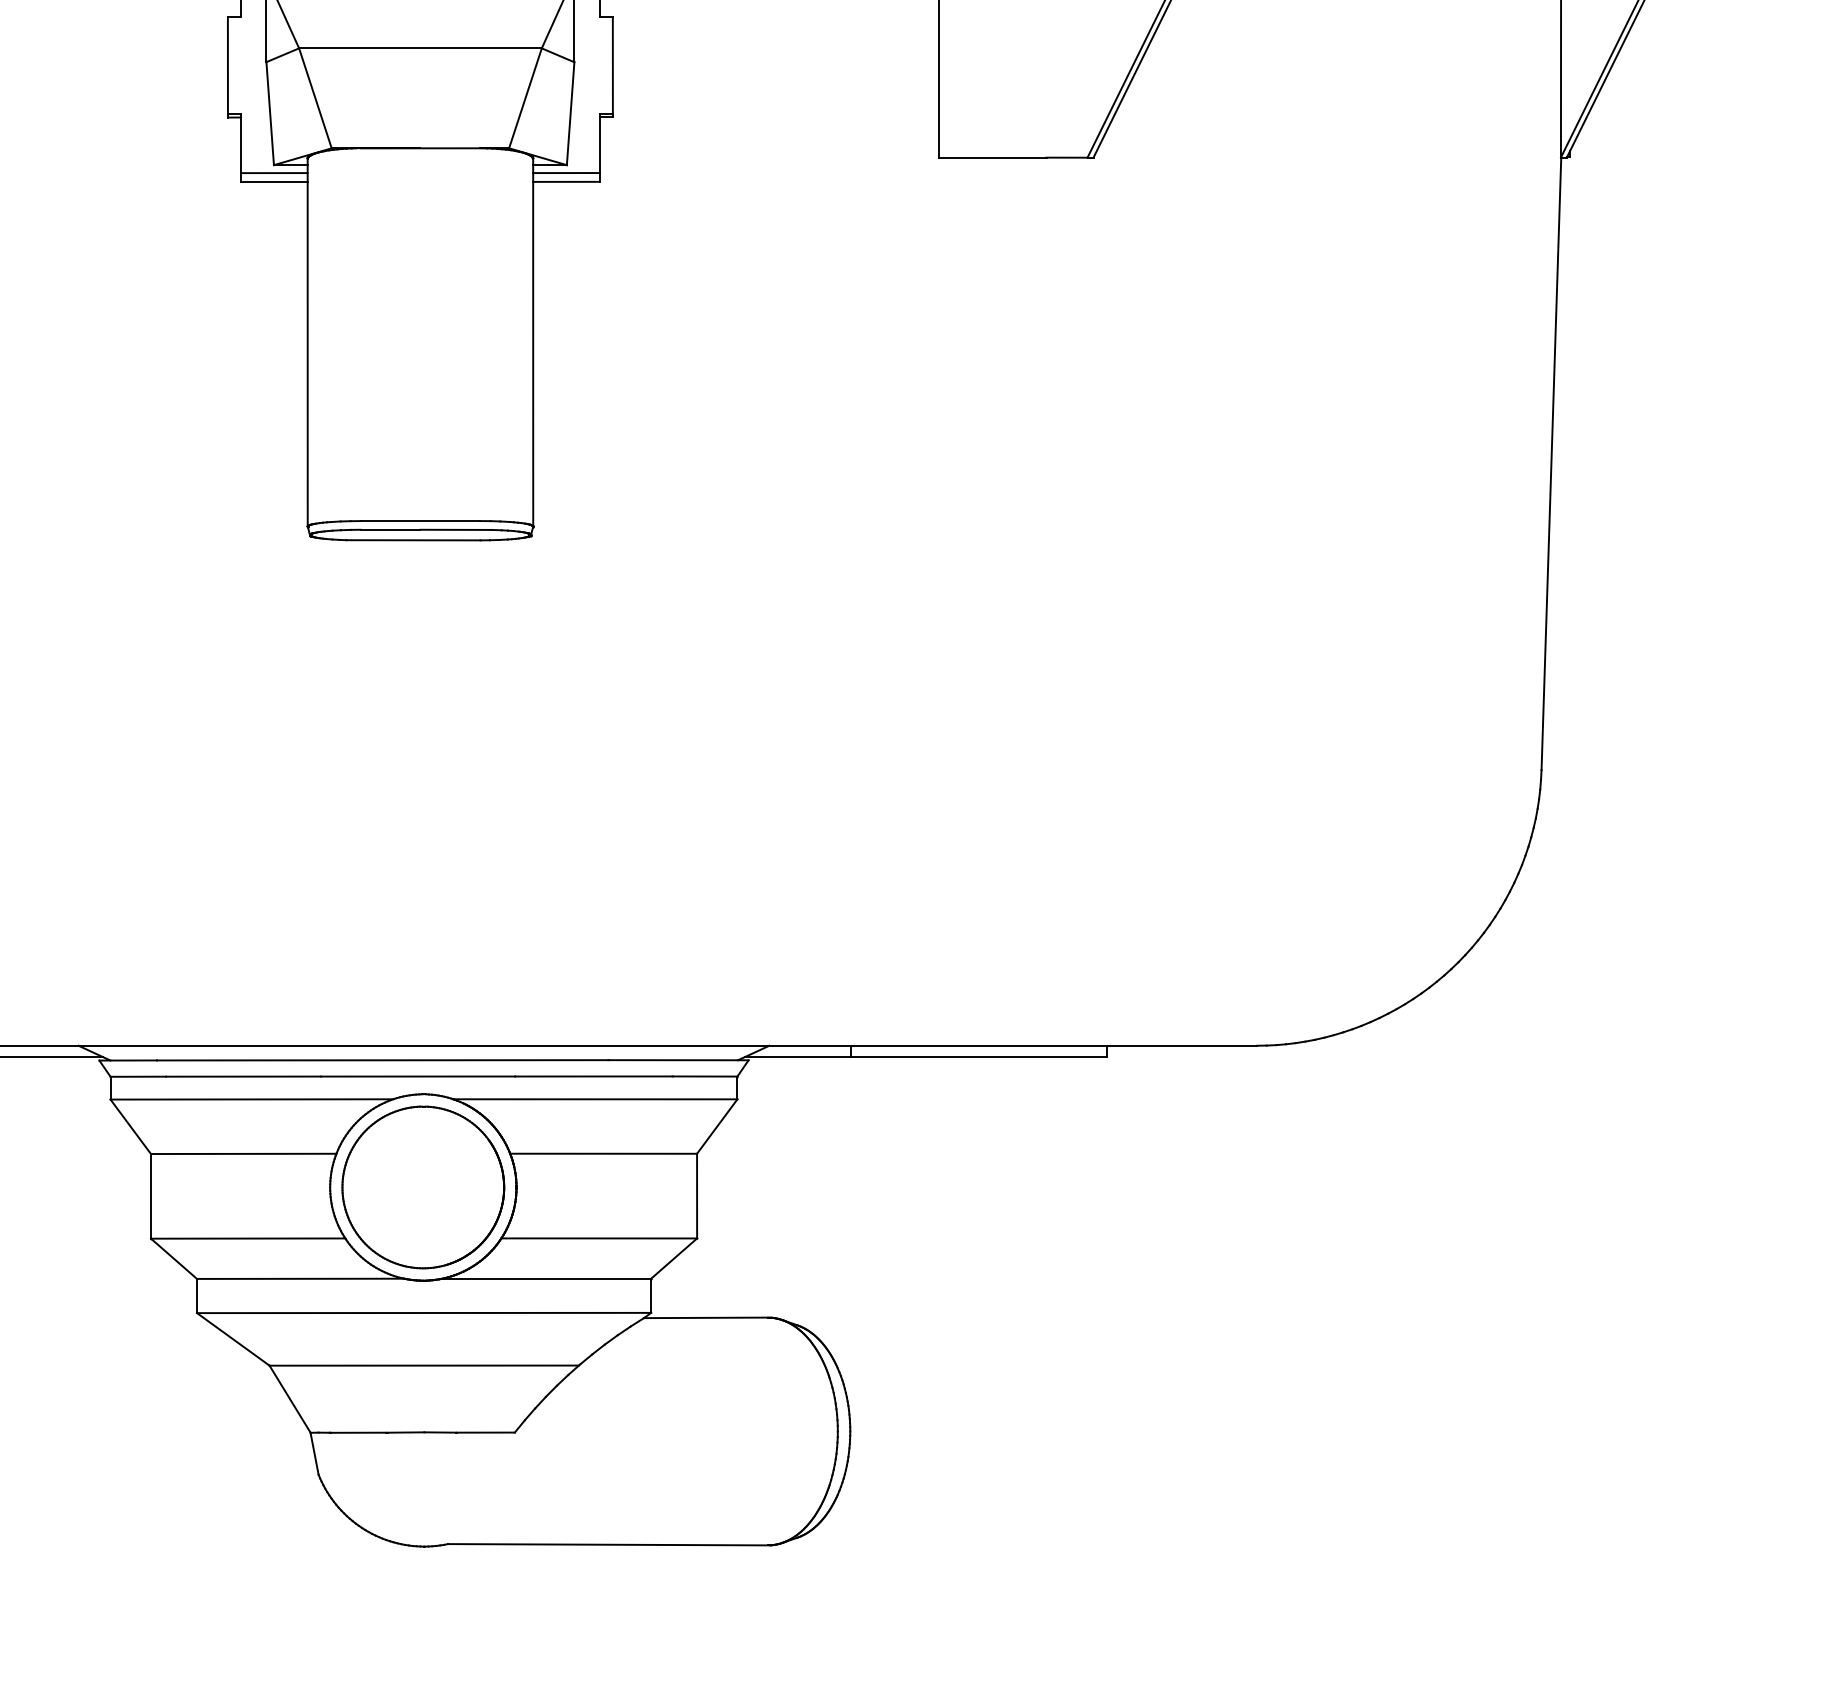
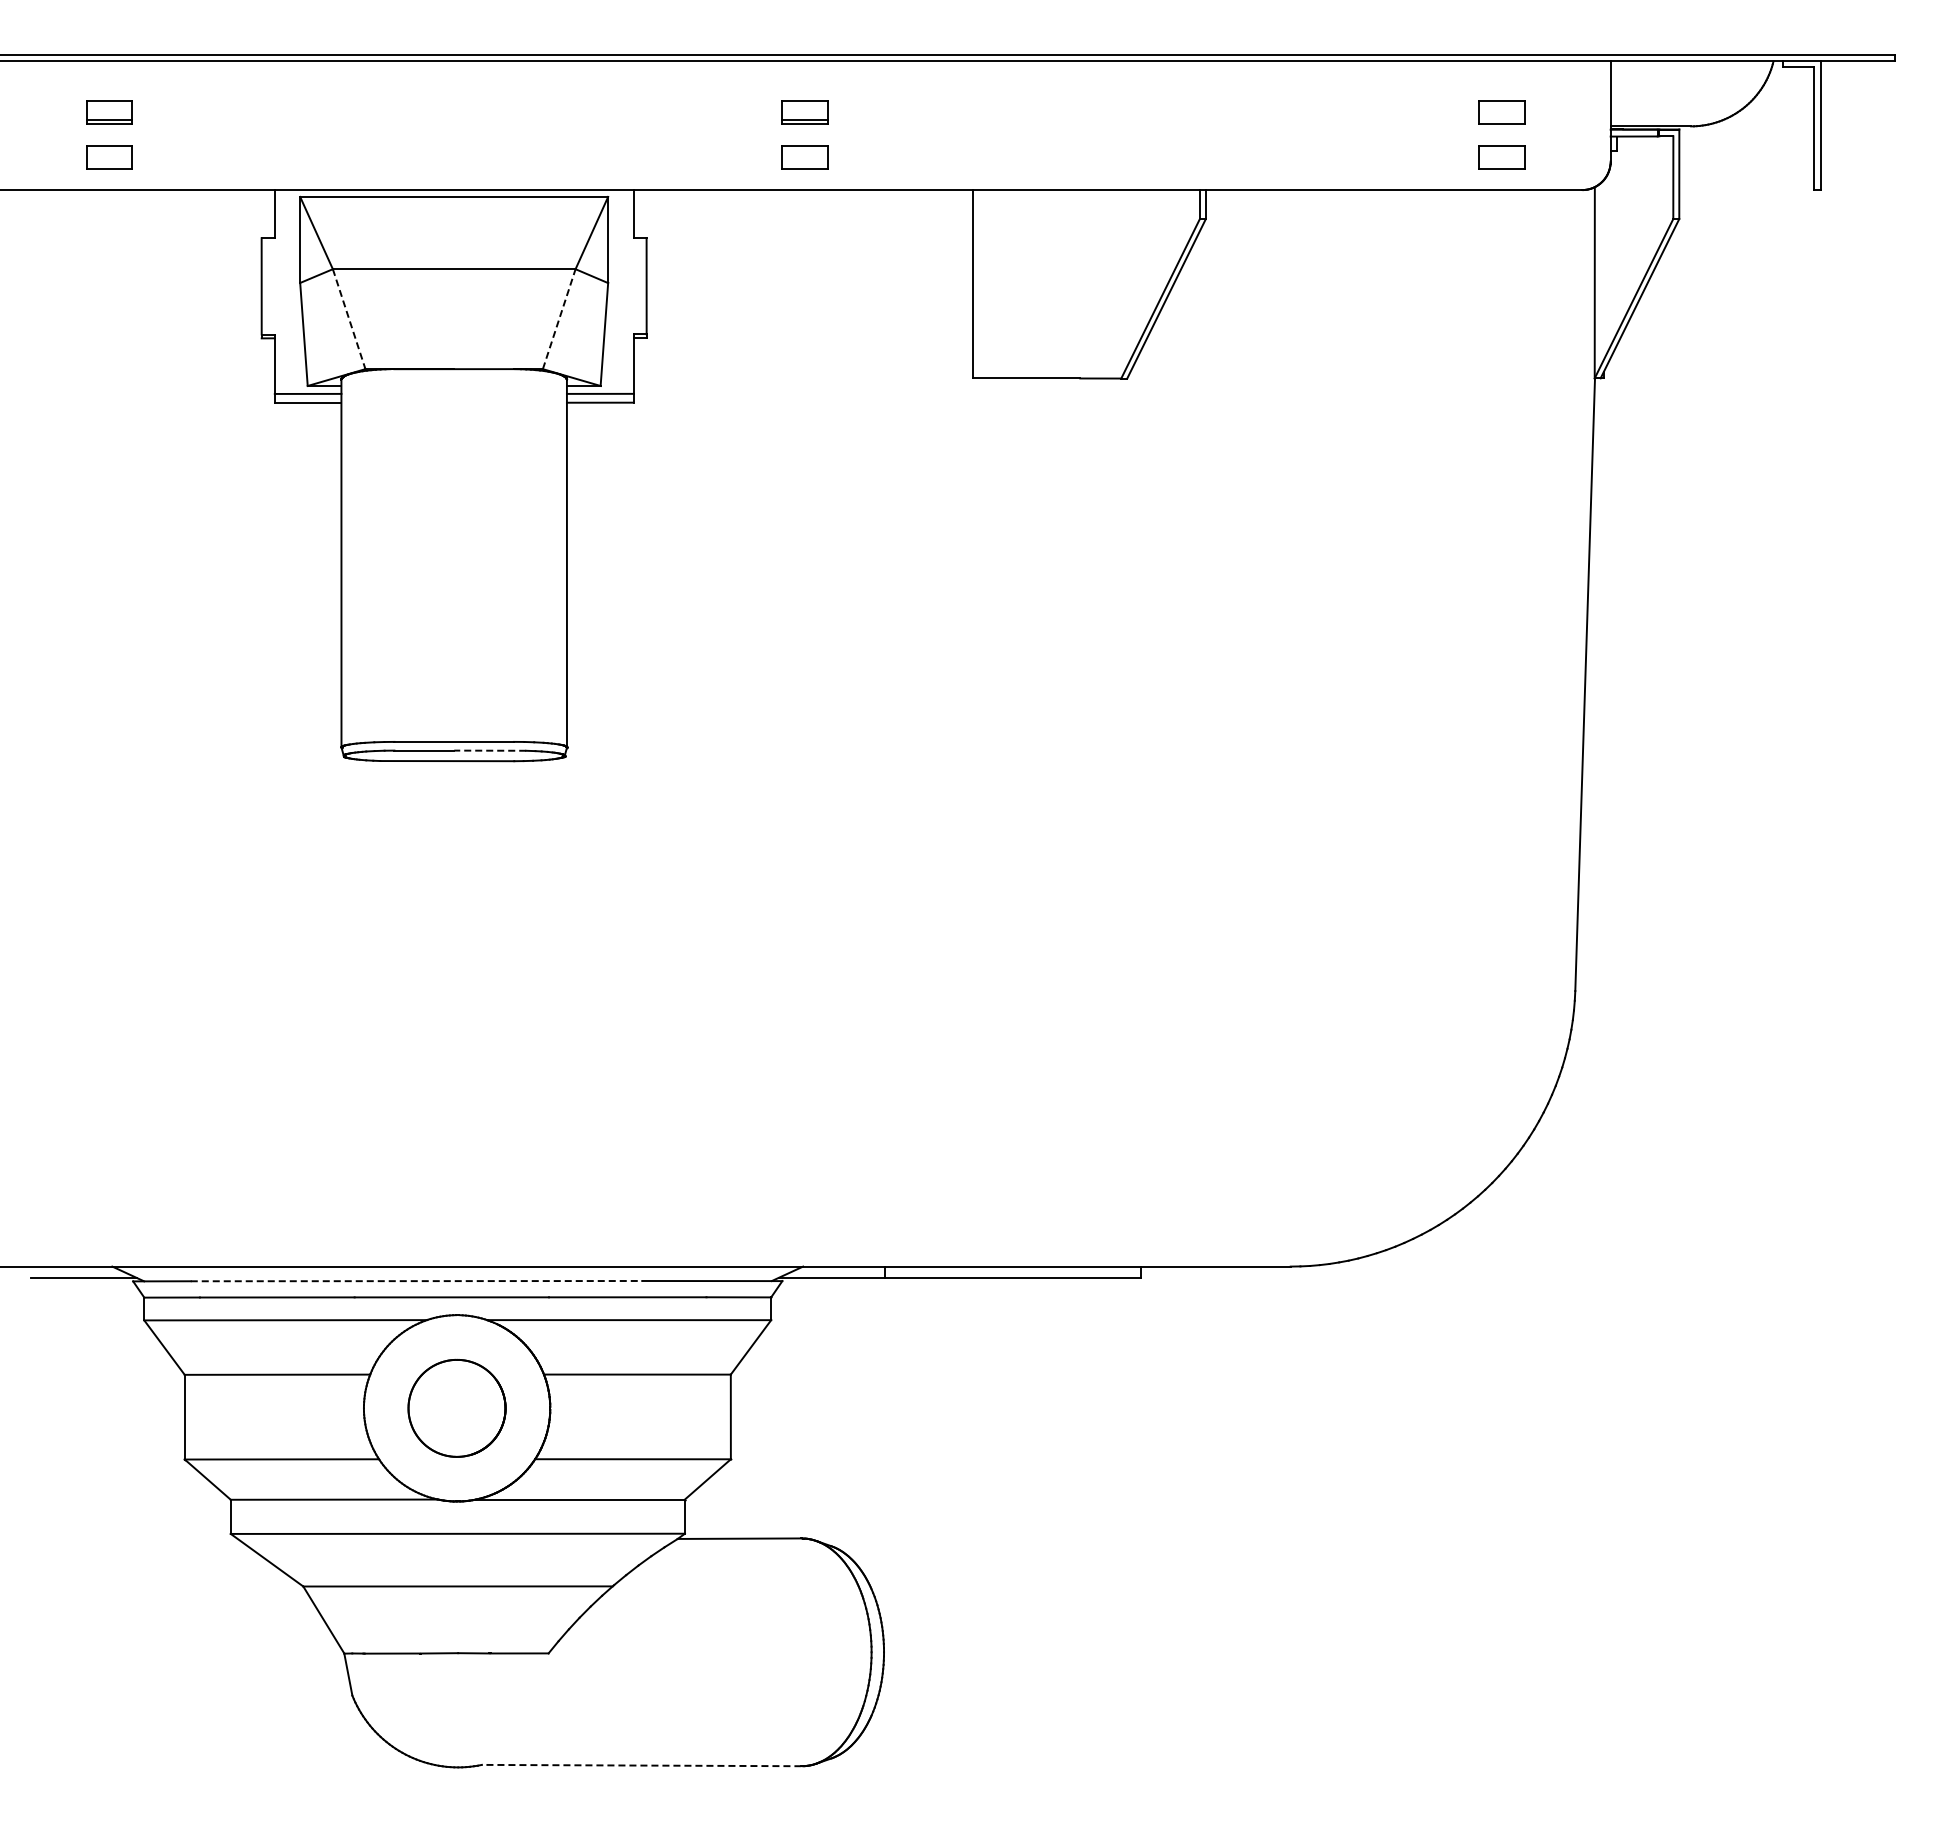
line: (315, 98) -> (349, 319), solid -> dashed
line: (525, 98) -> (559, 319), solid -> dashed
line: (456, 529) -> (490, 750), solid -> dashed
line: (382, 1060) -> (416, 1281), solid -> dashed
part: (422, 1187) -> (456, 1408), size x0.6
line: (607, 1544) -> (641, 1765), solid -> dashed

